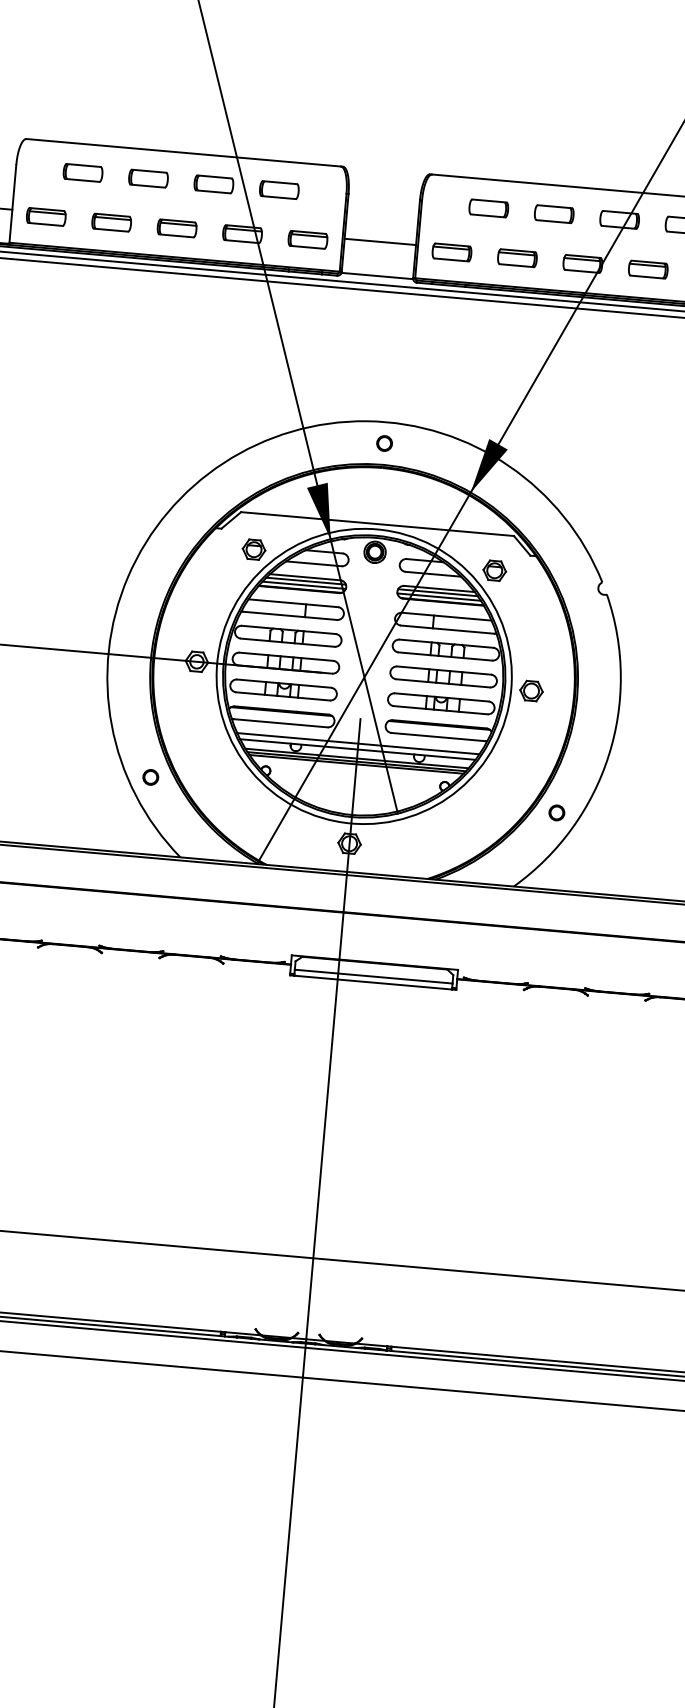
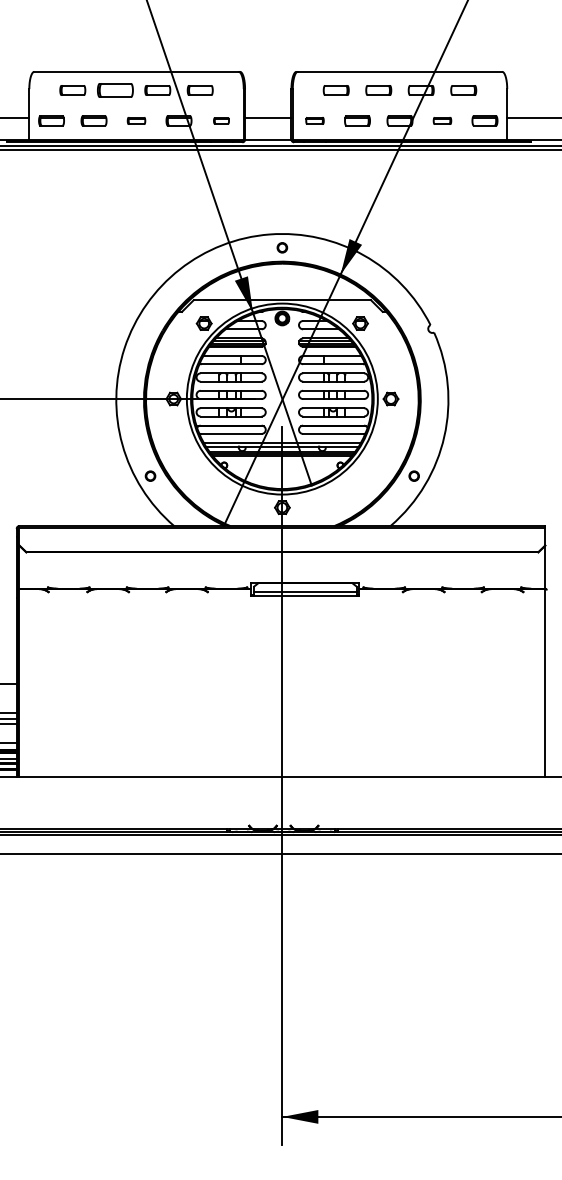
part: (147, 178) -> (114, 90), size x1.4
part: (177, 227) -> (136, 120), size x0.7
part: (308, 239) -> (221, 120), size x0.6
part: (451, 251) -> (314, 120), size x0.7
part: (648, 269) -> (442, 120), size x0.7

